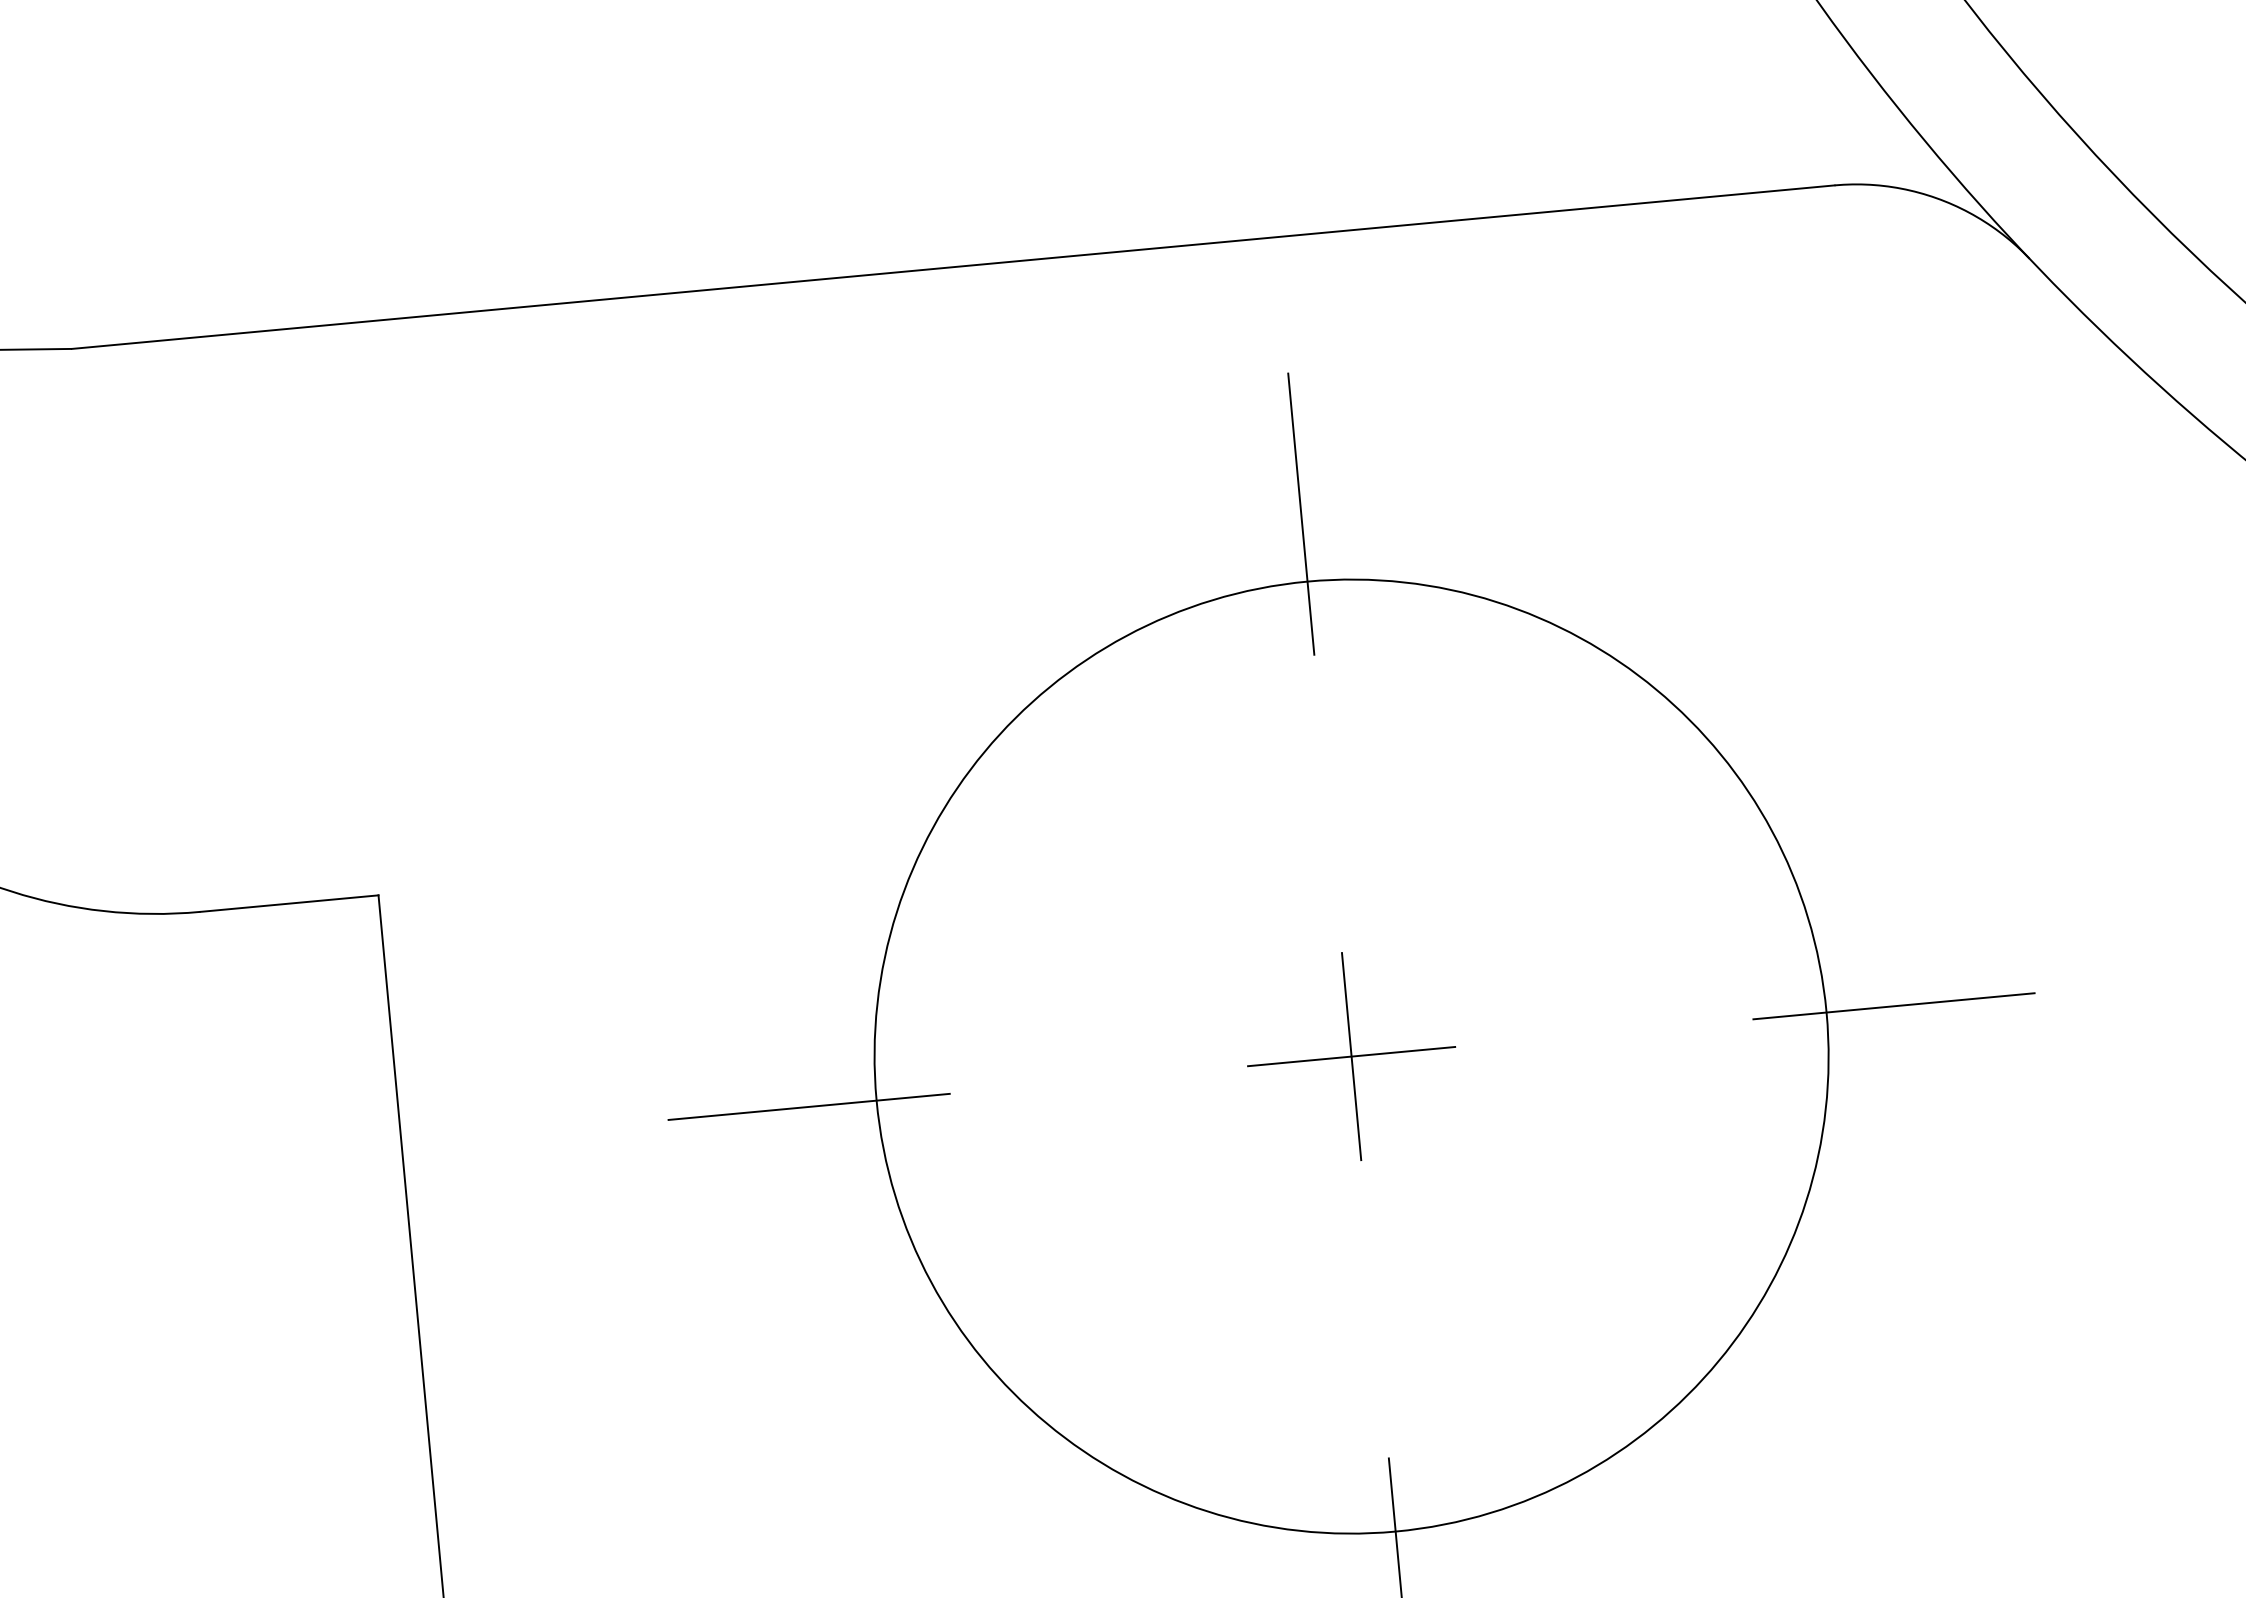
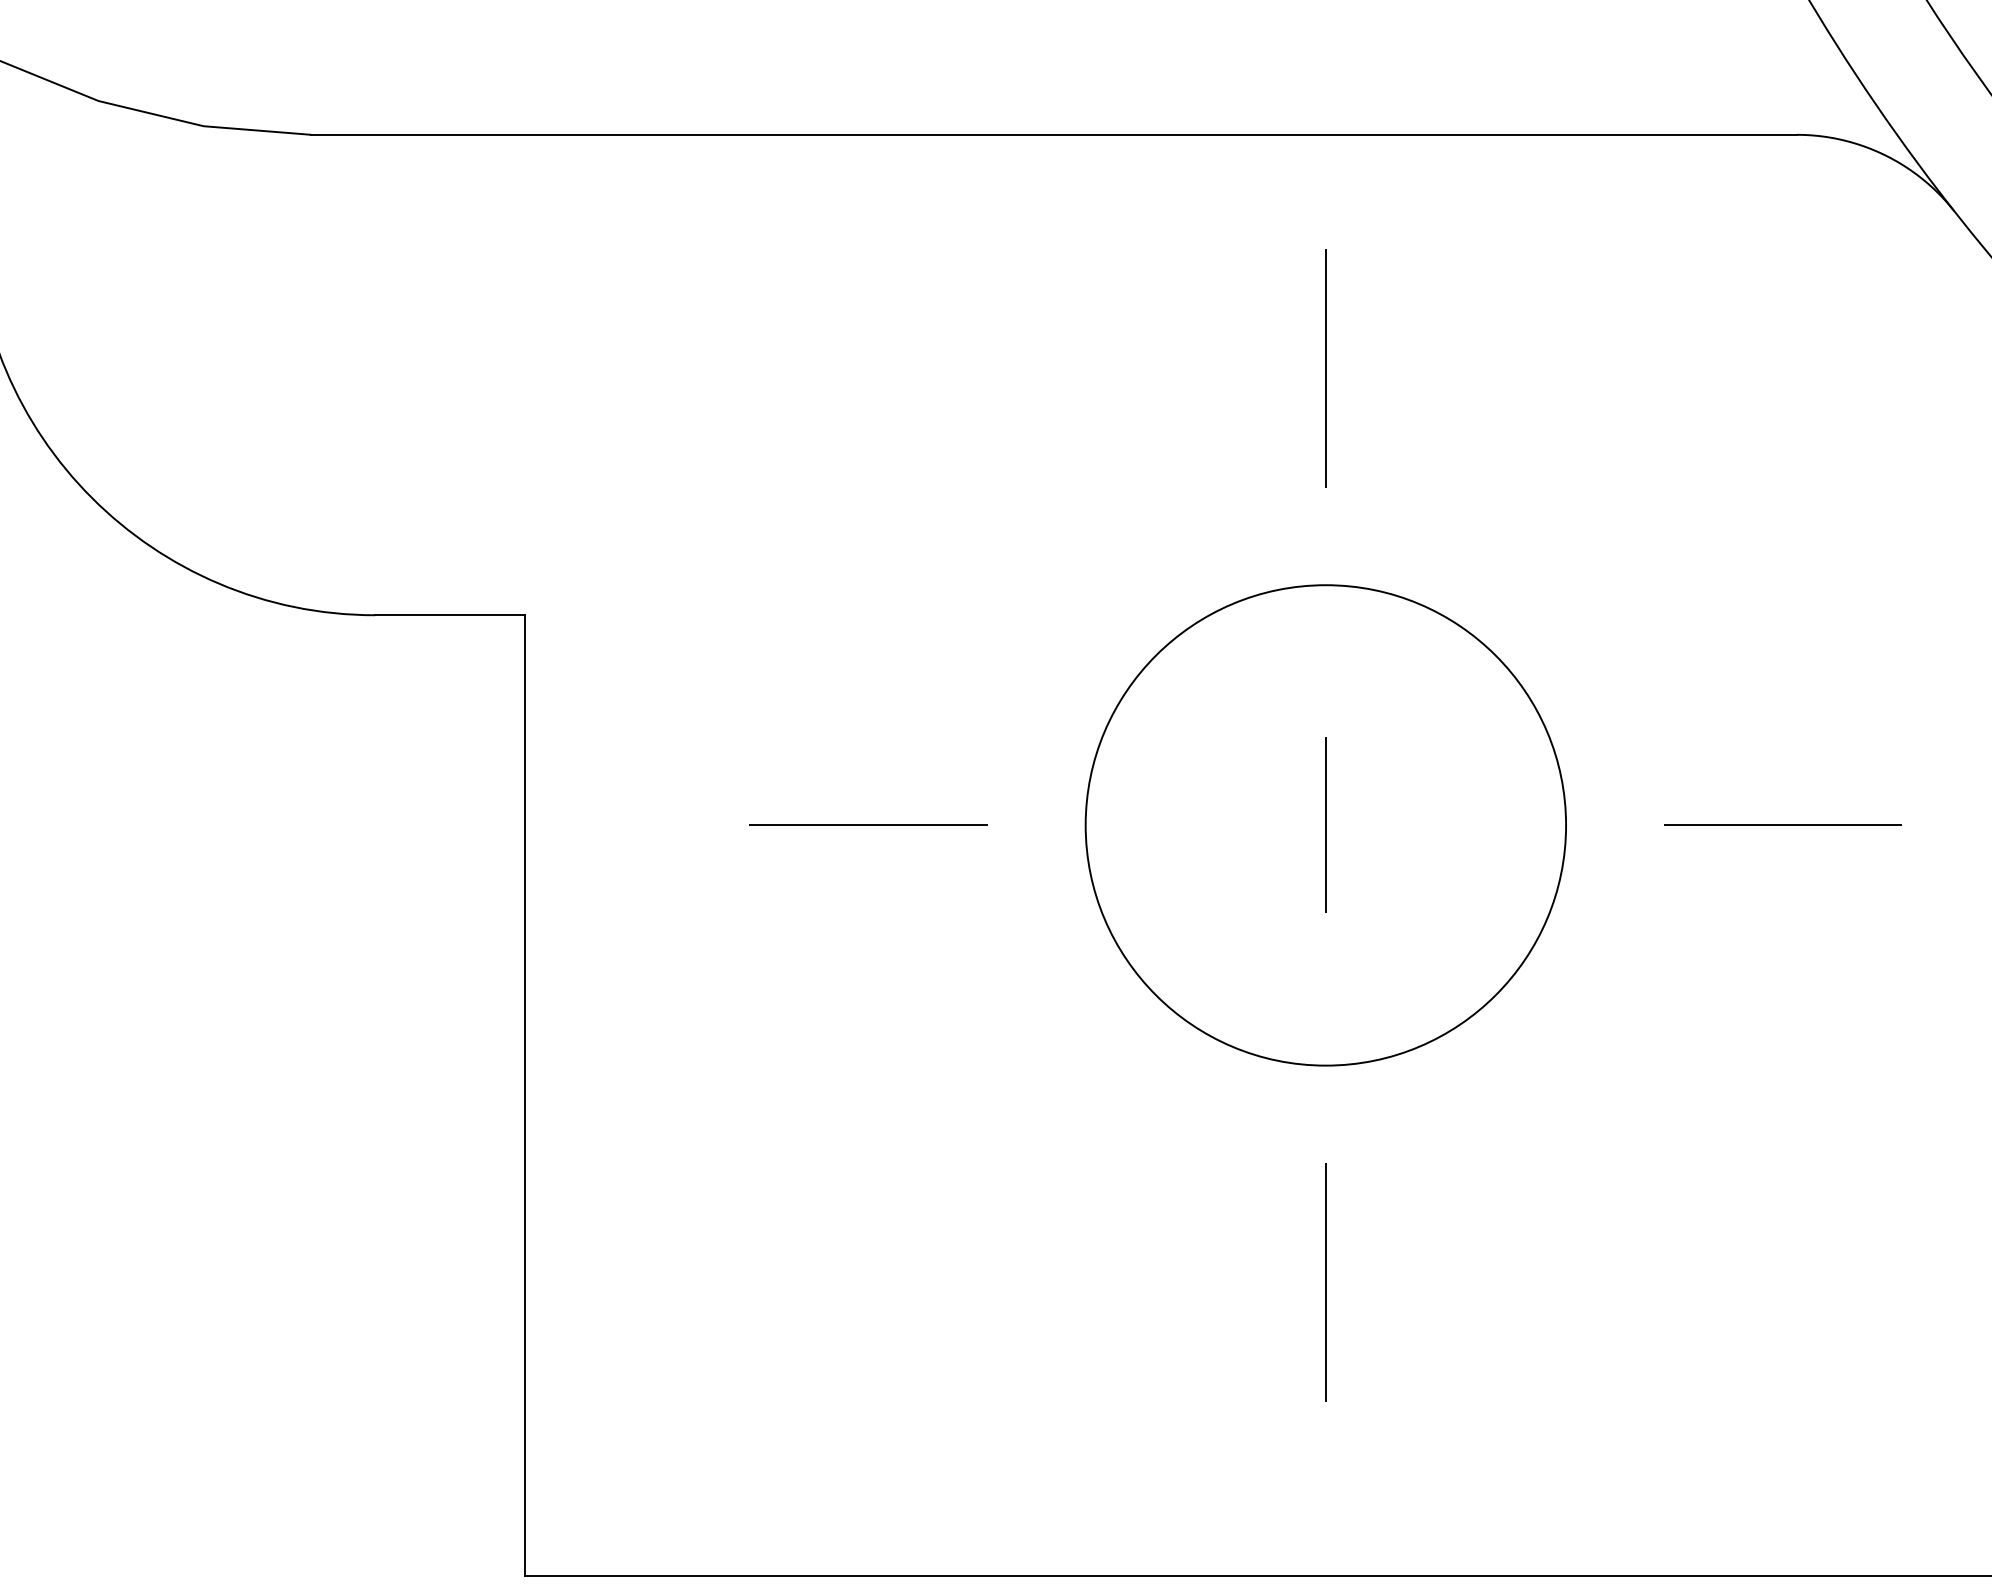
circle: (1351, 1056) -> (1325, 825), size x0.6
line: (1351, 1056) -> (1325, 825), removed

